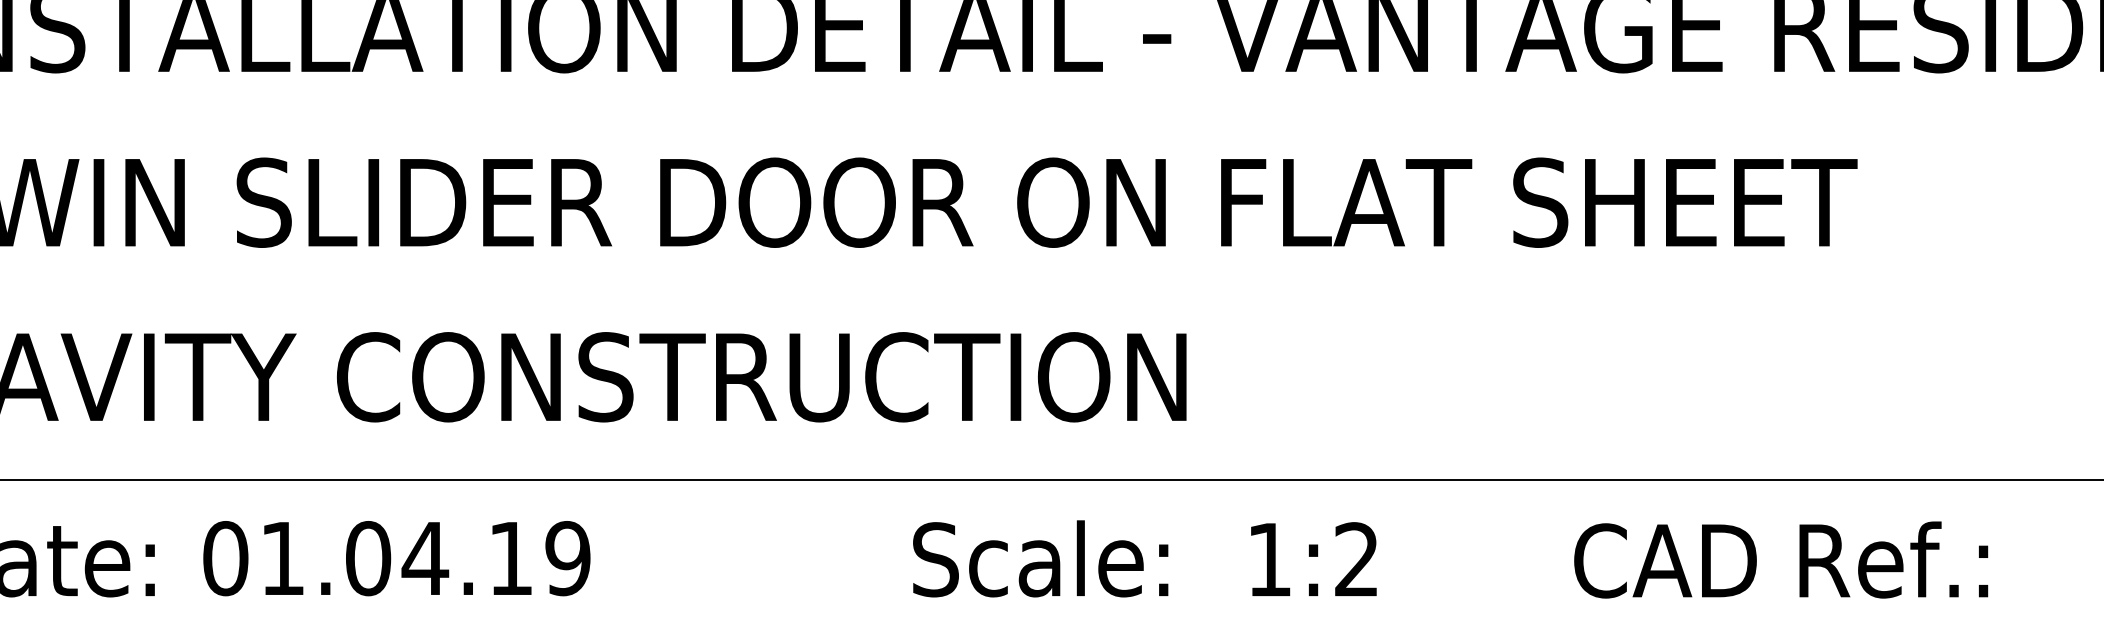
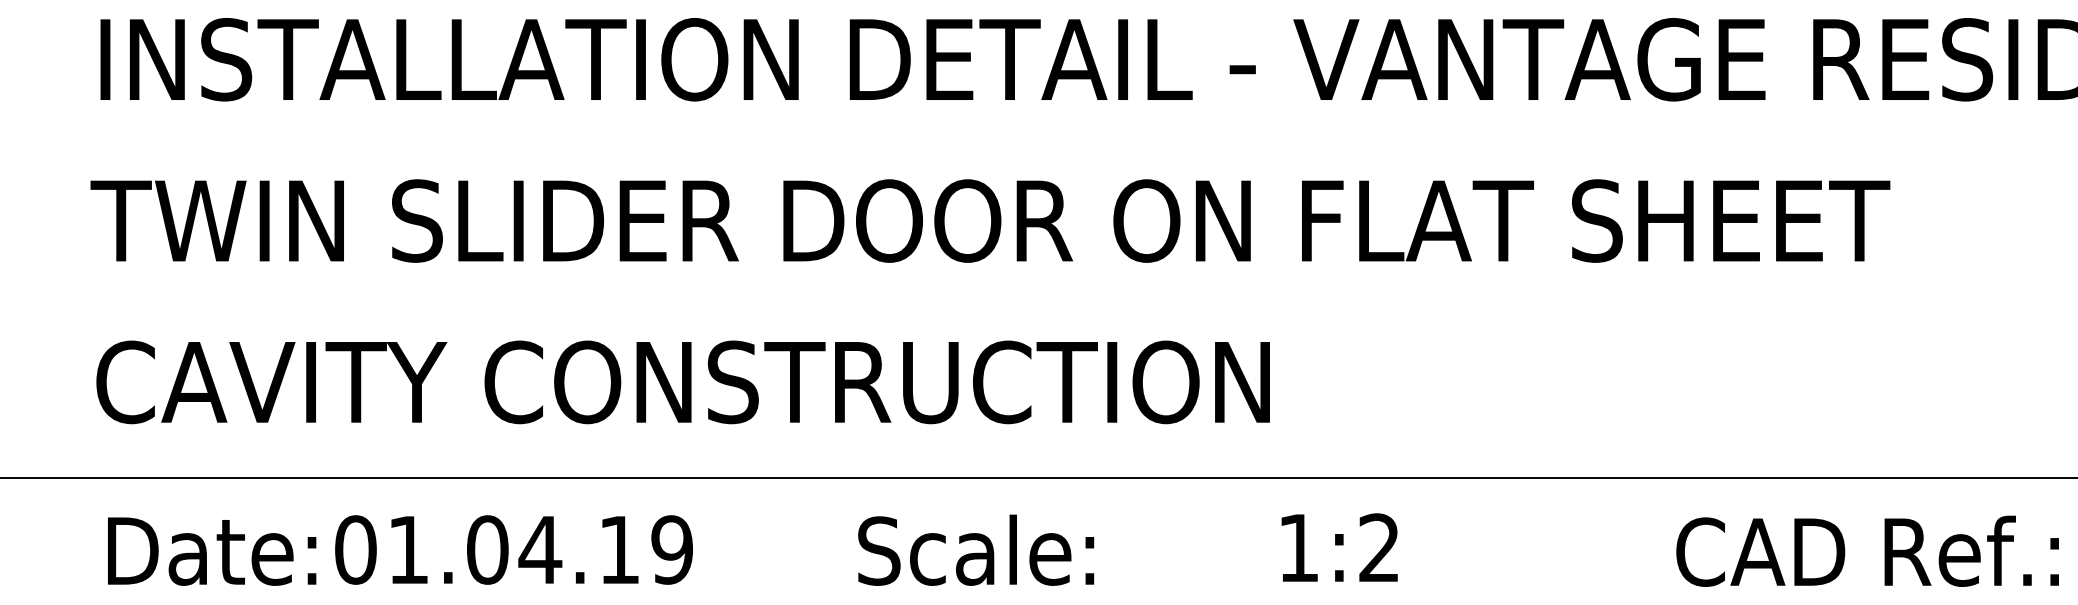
text: (396, 558) -> (513, 549), moved
text: (1041, 558) -> (976, 549), moved
text: (1313, 559) -> (1339, 547), moved
text: (1781, 559) -> (1867, 550), moved

